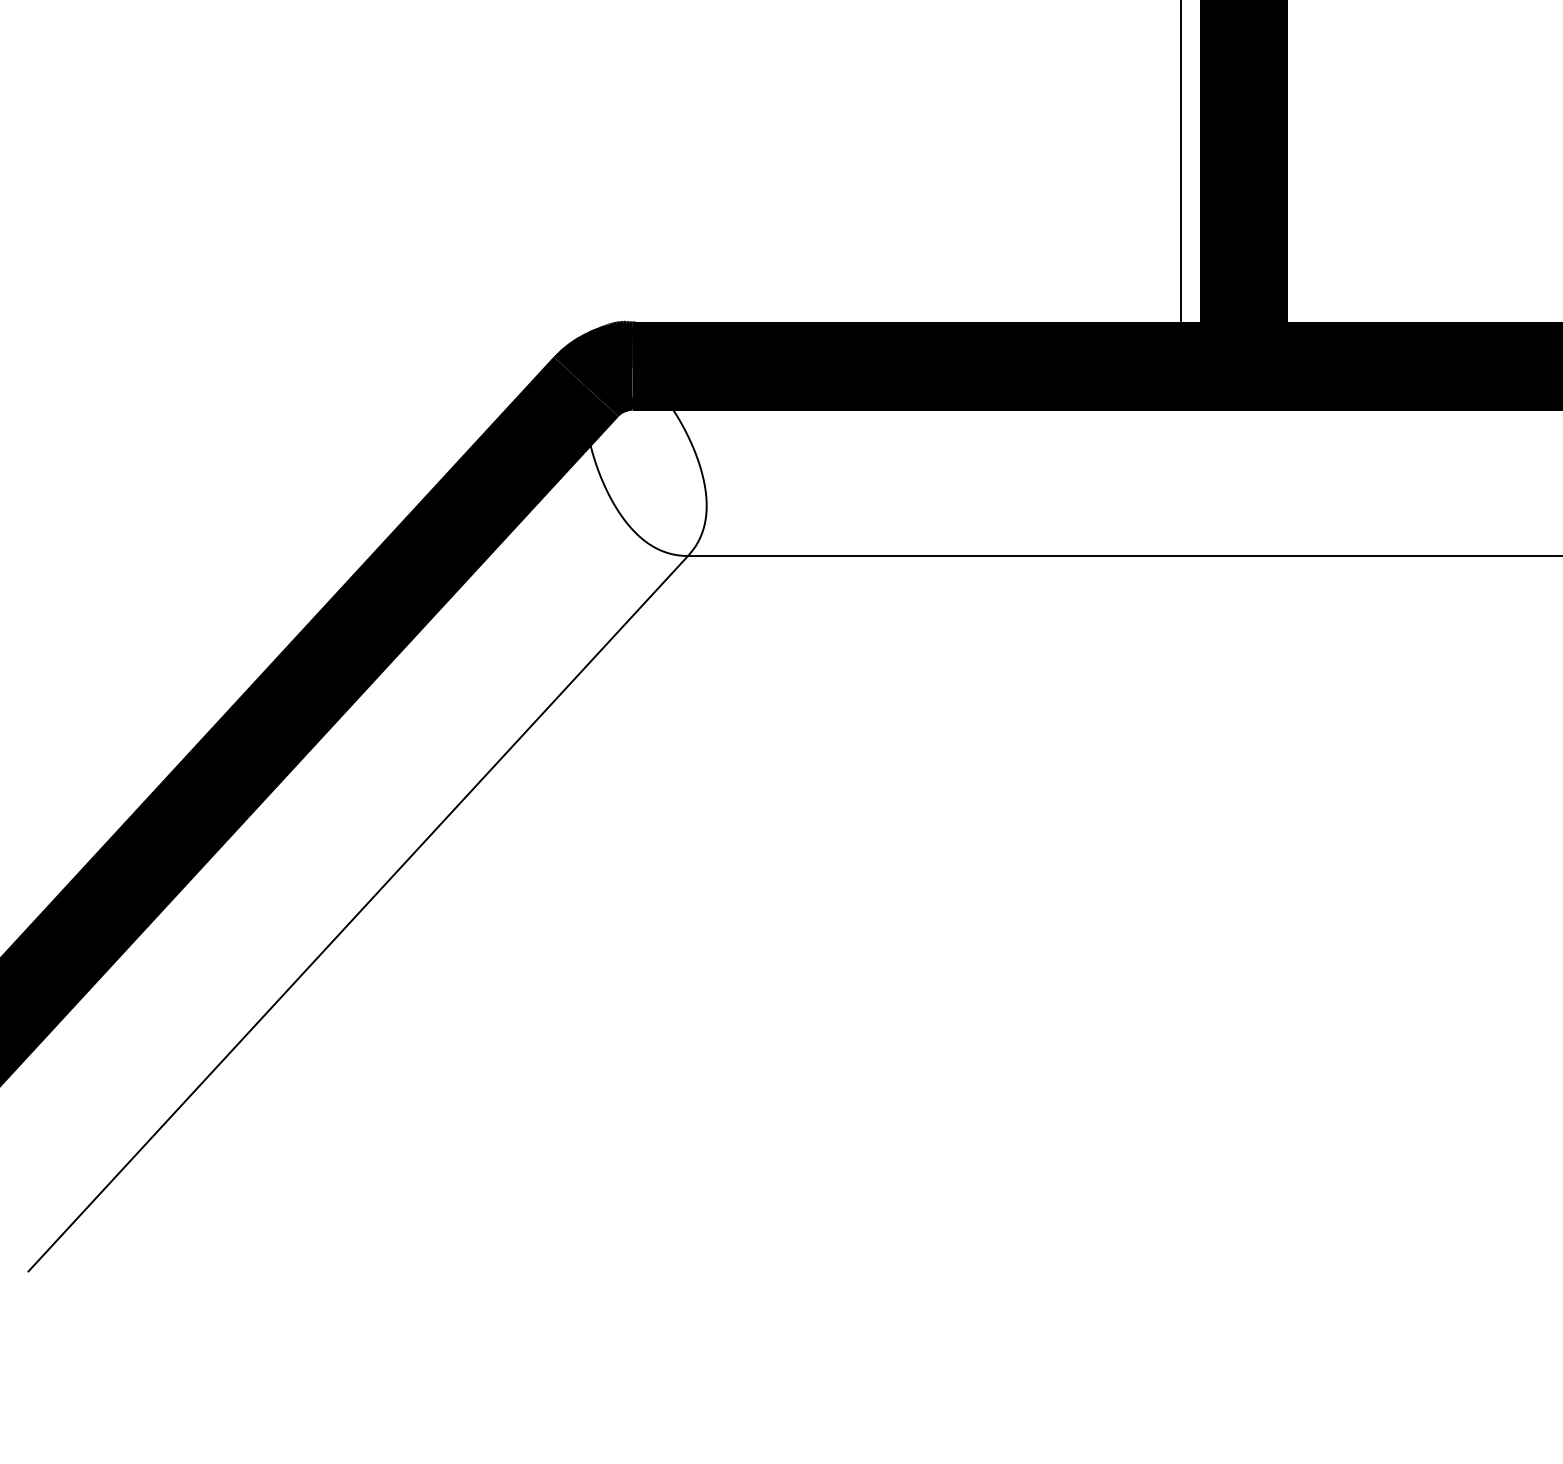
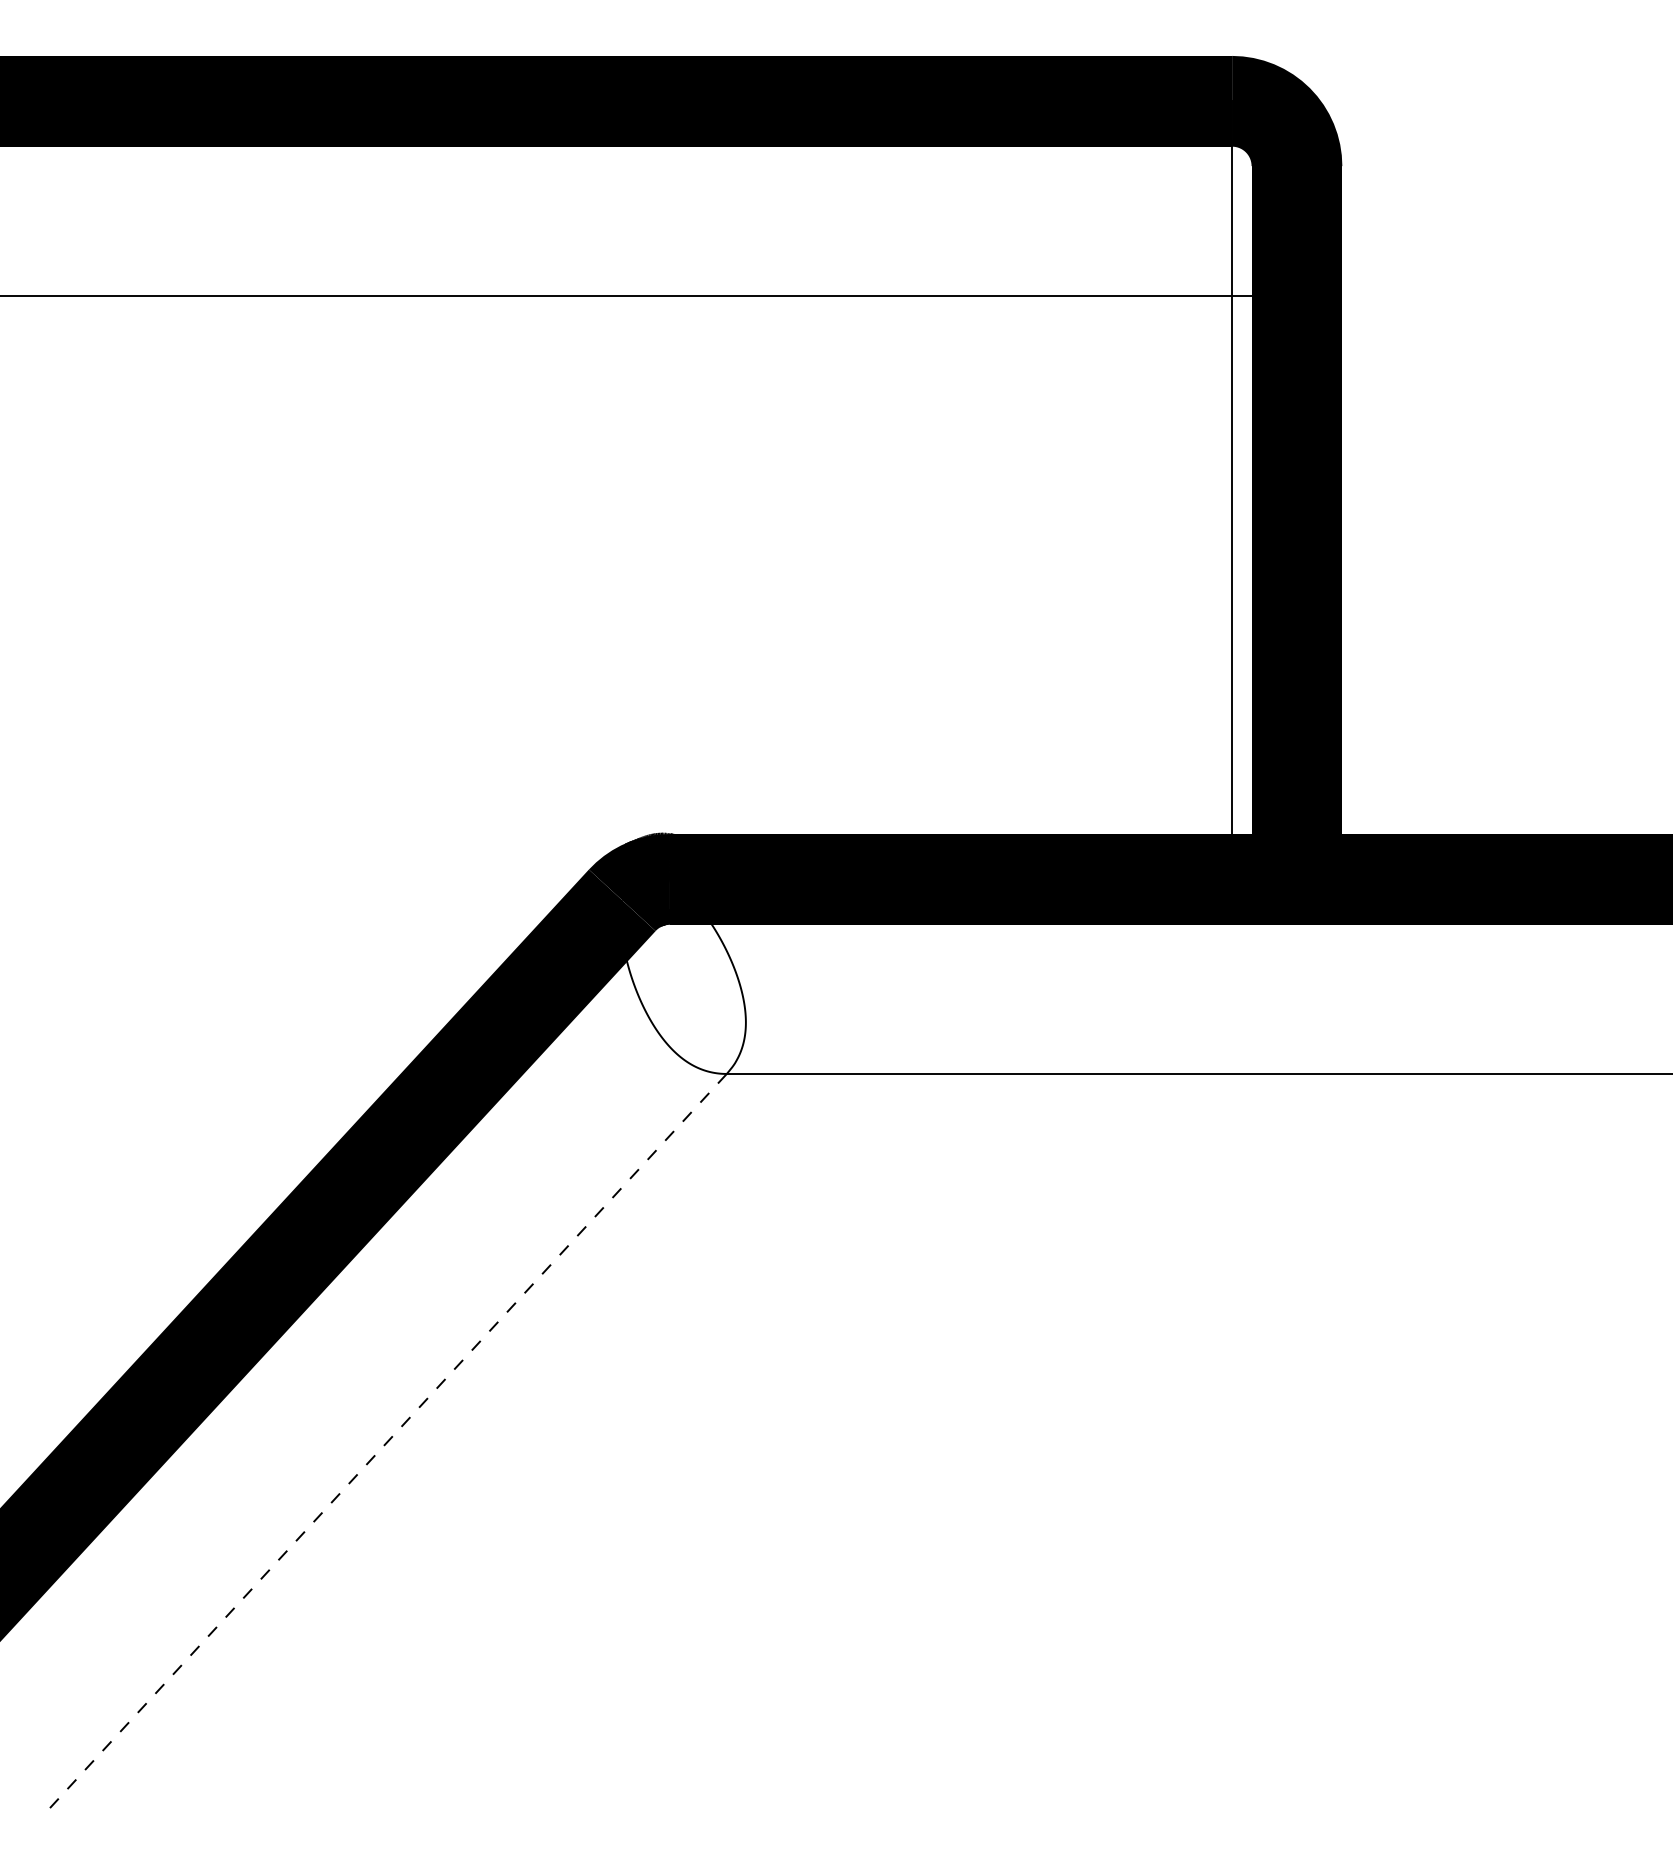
line: (358, 914) -> (388, 1441), solid -> dashed

